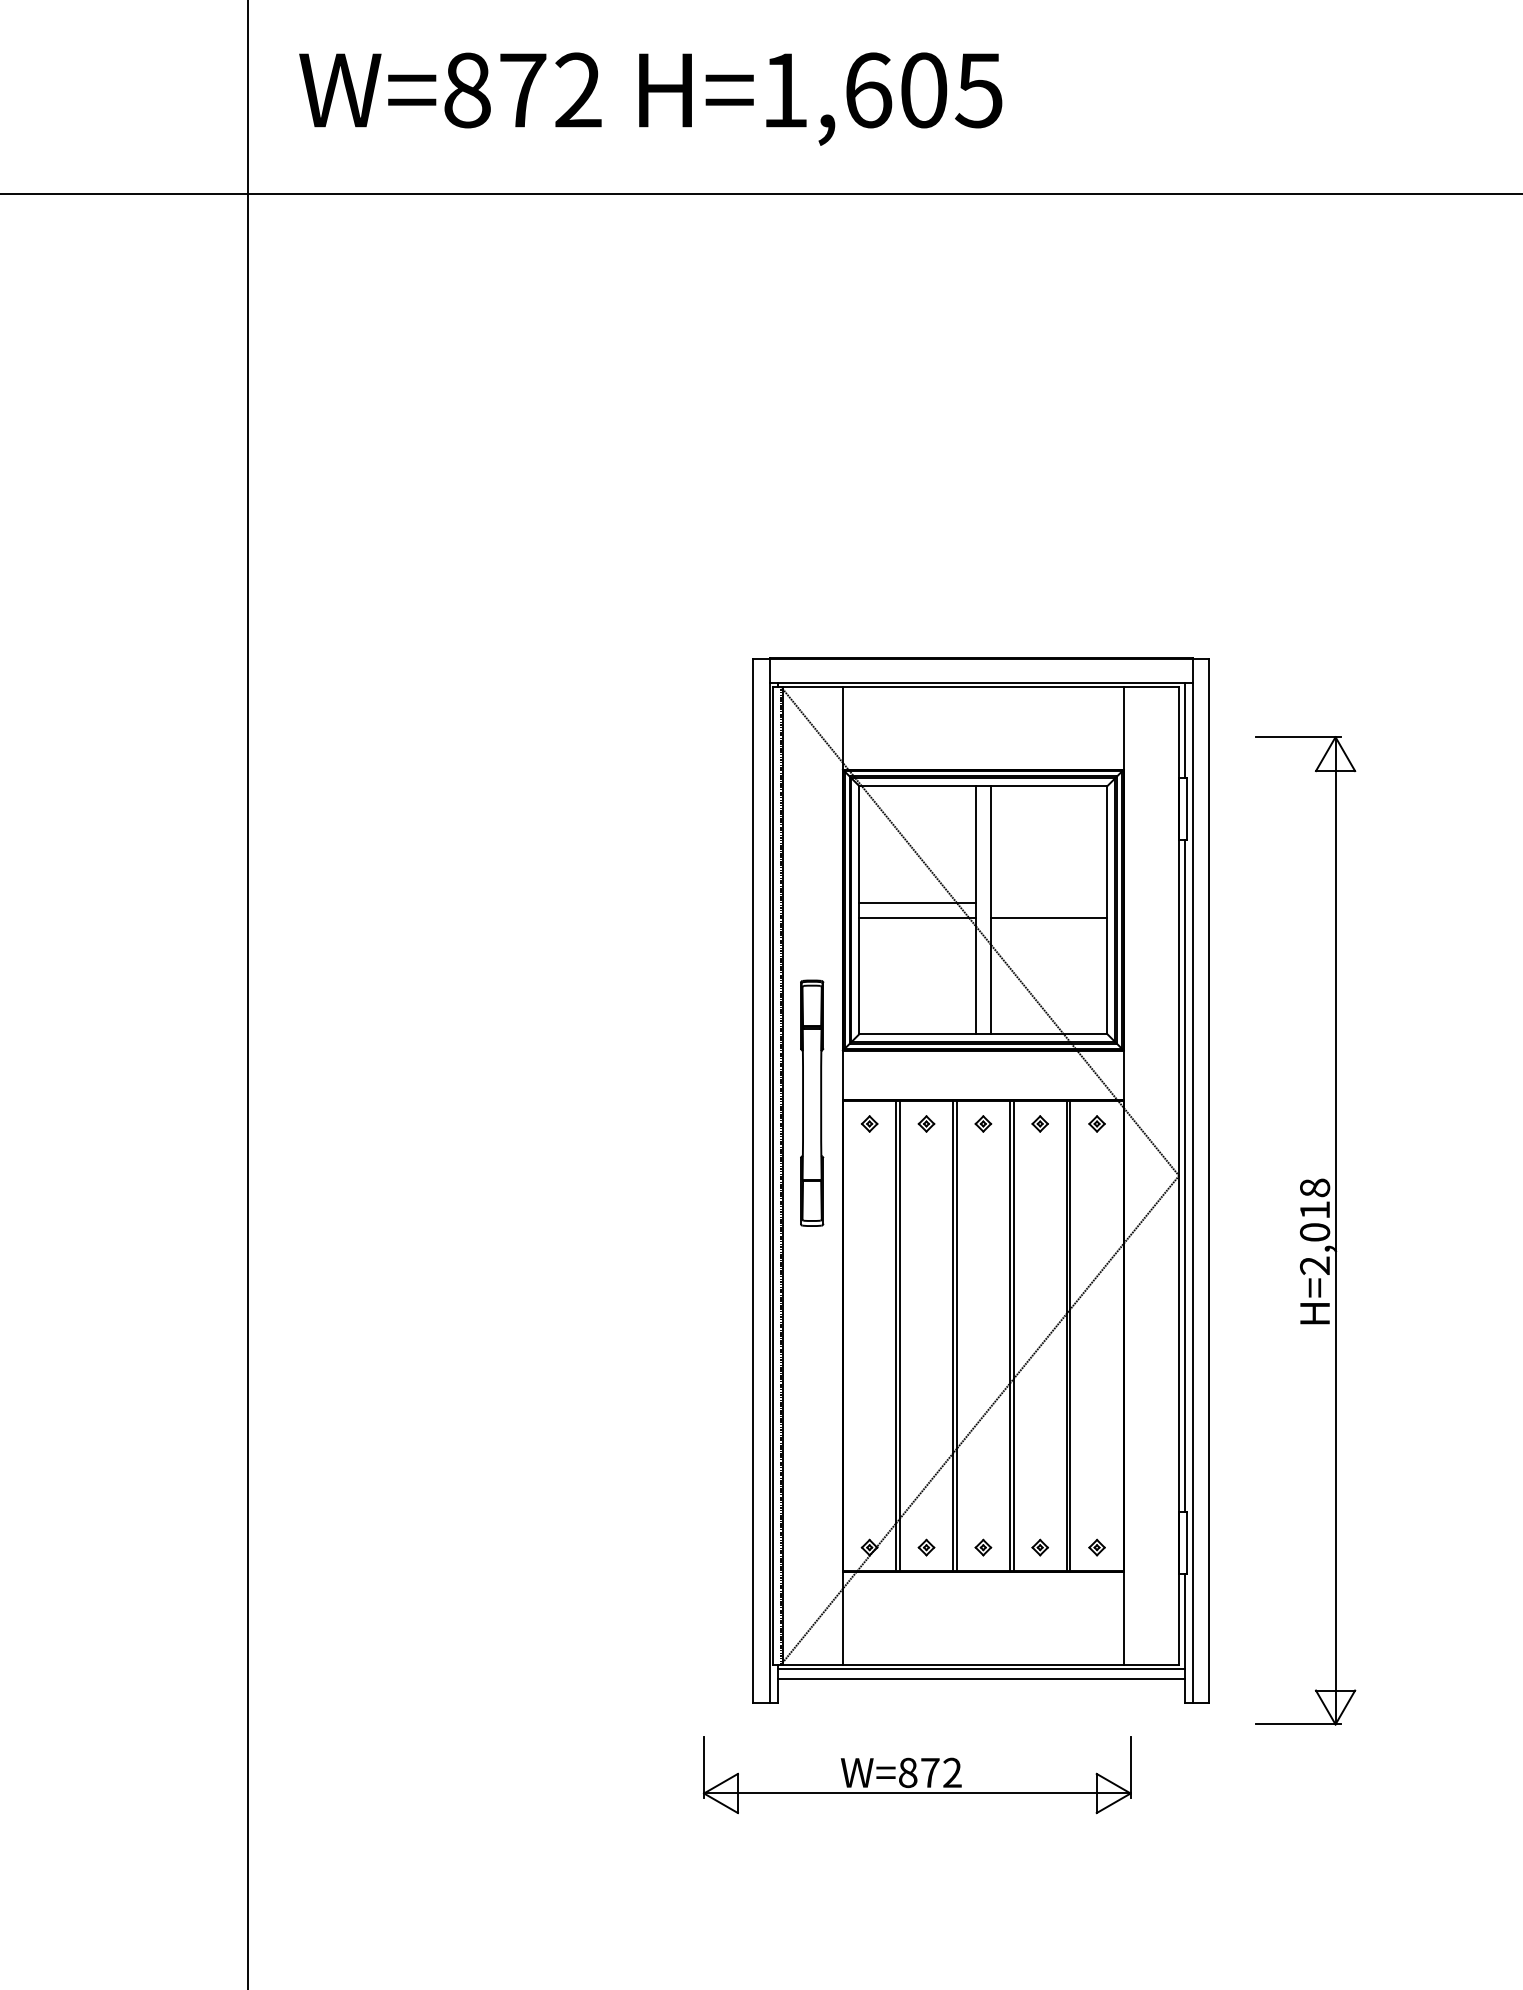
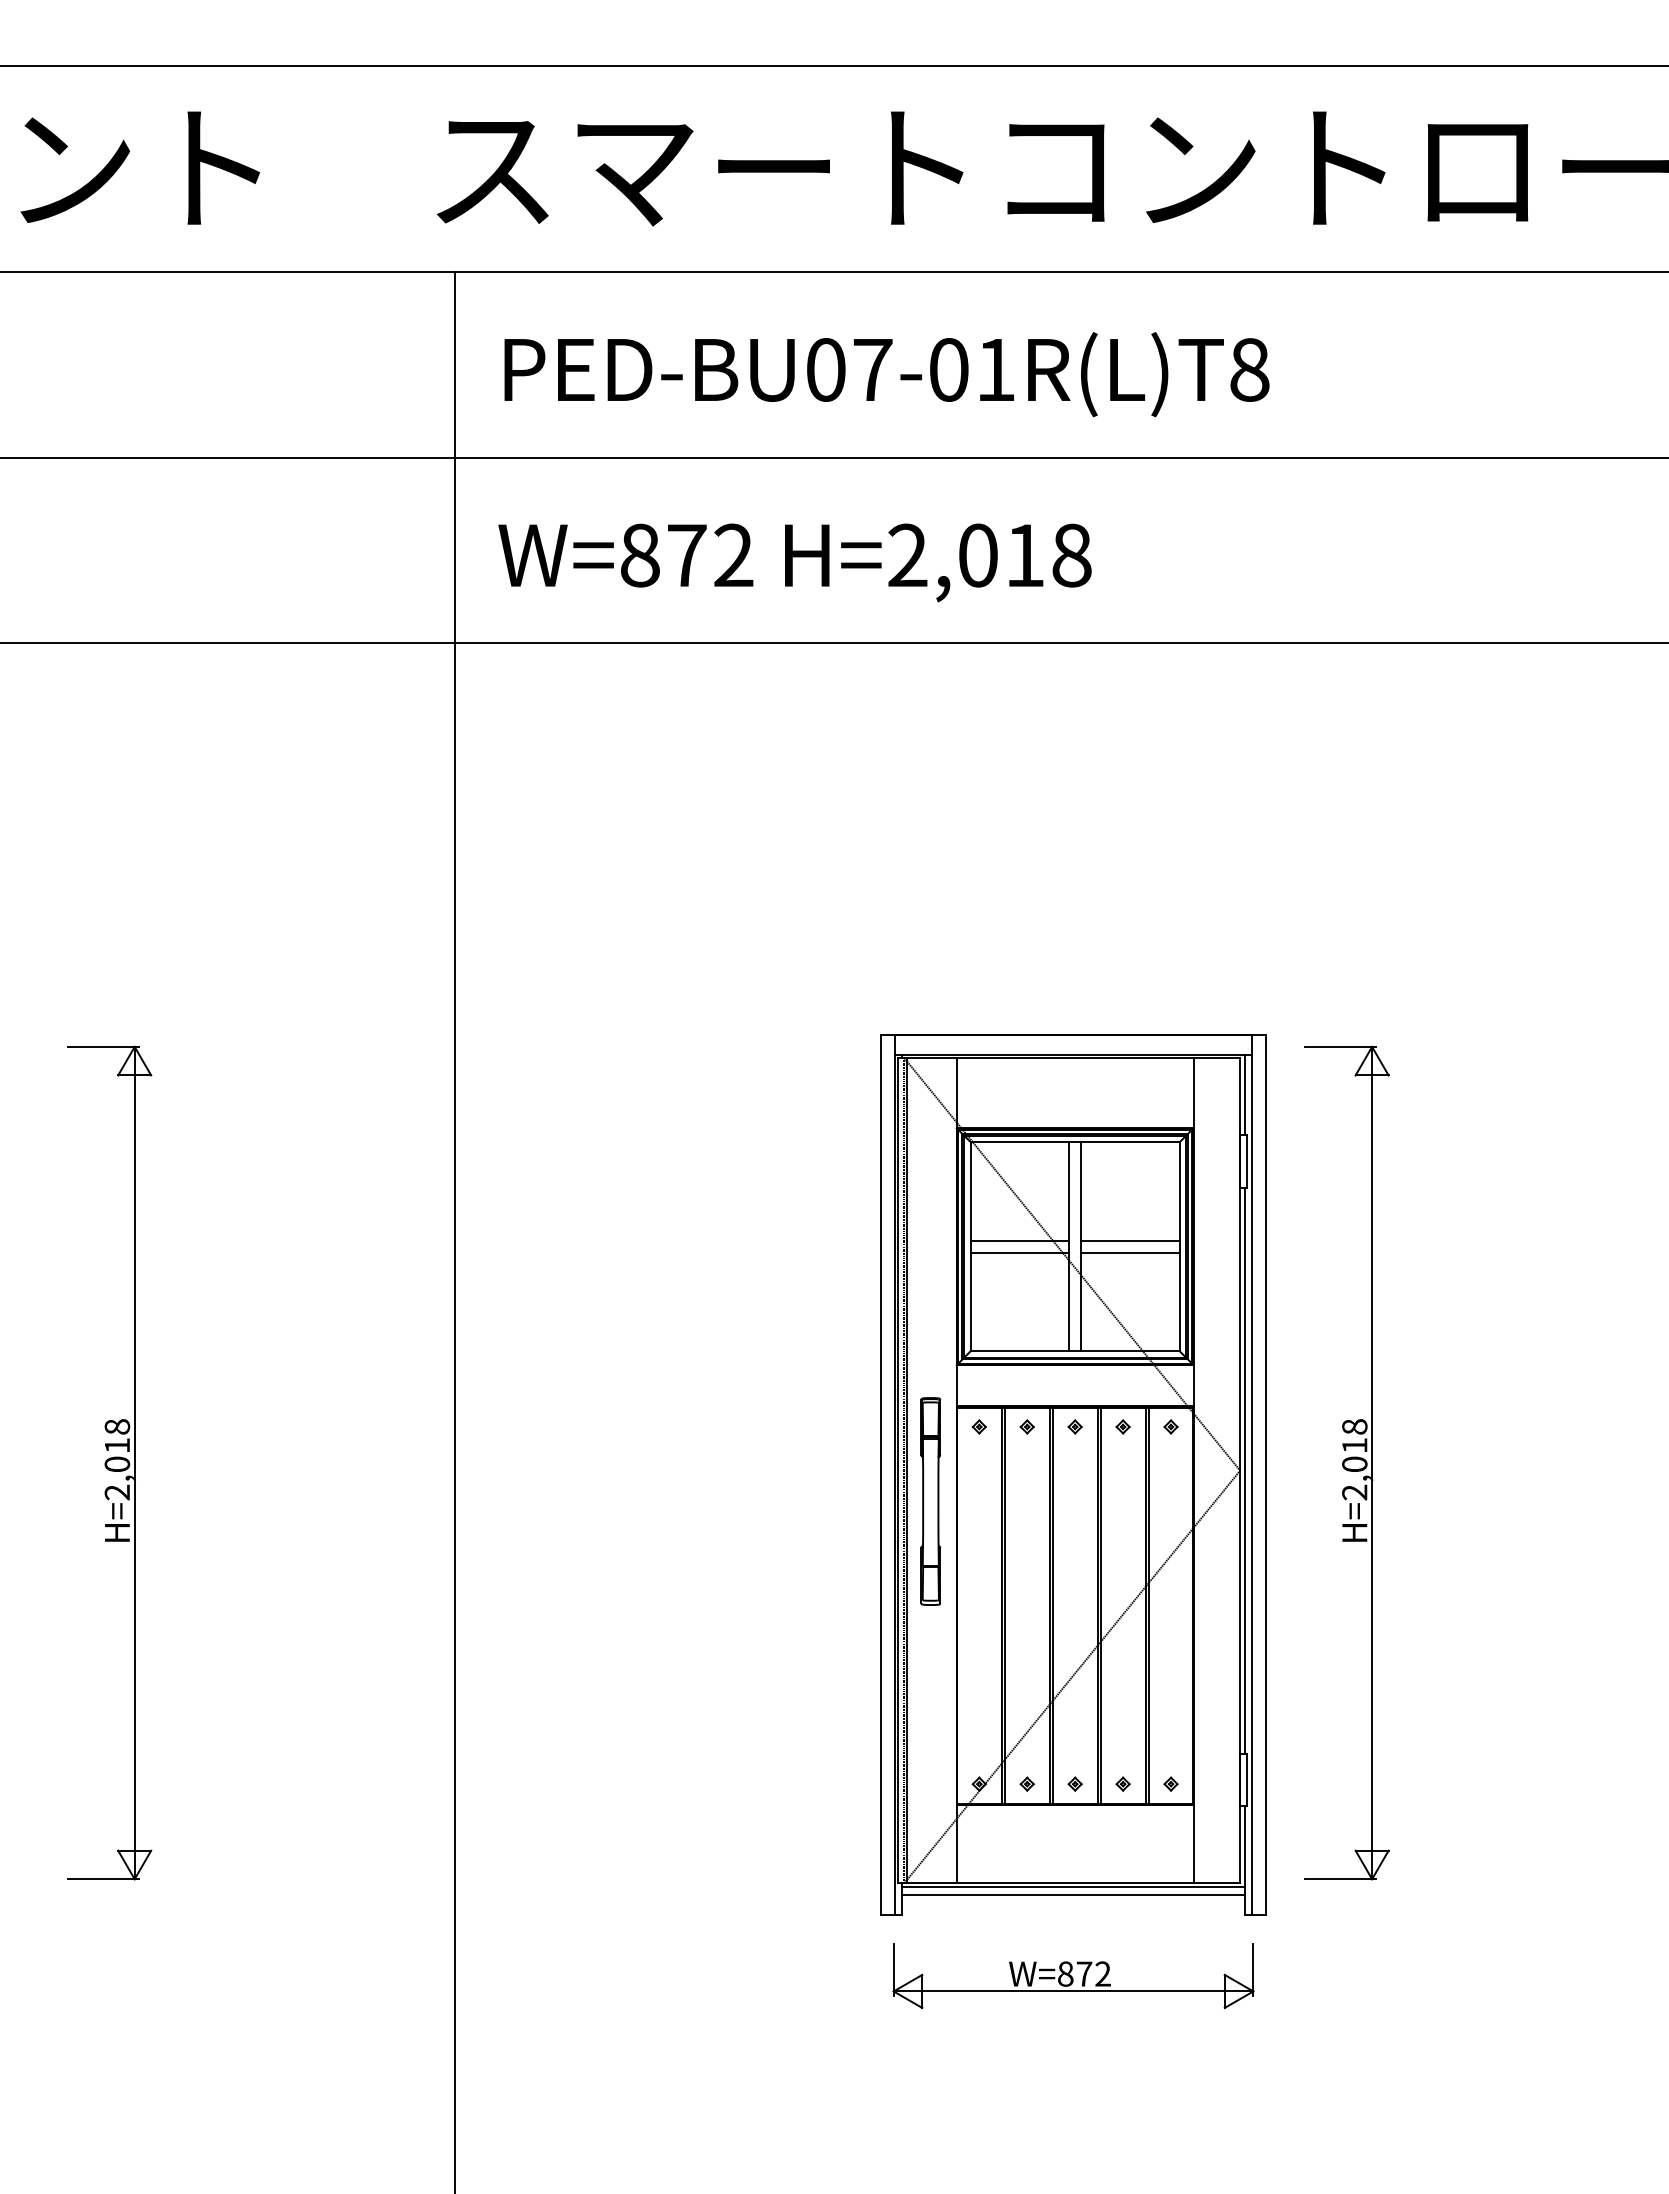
text: (881, 90) -> (989, 555), H=1,605 -> H=2,018
line: (1048, 902) -> (1130, 1240), added
part: (811, 1103) -> (930, 1501), moved
part: (1305, 1230) -> (1346, 1462), moved
part: (917, 1774) -> (1073, 1975), moved

